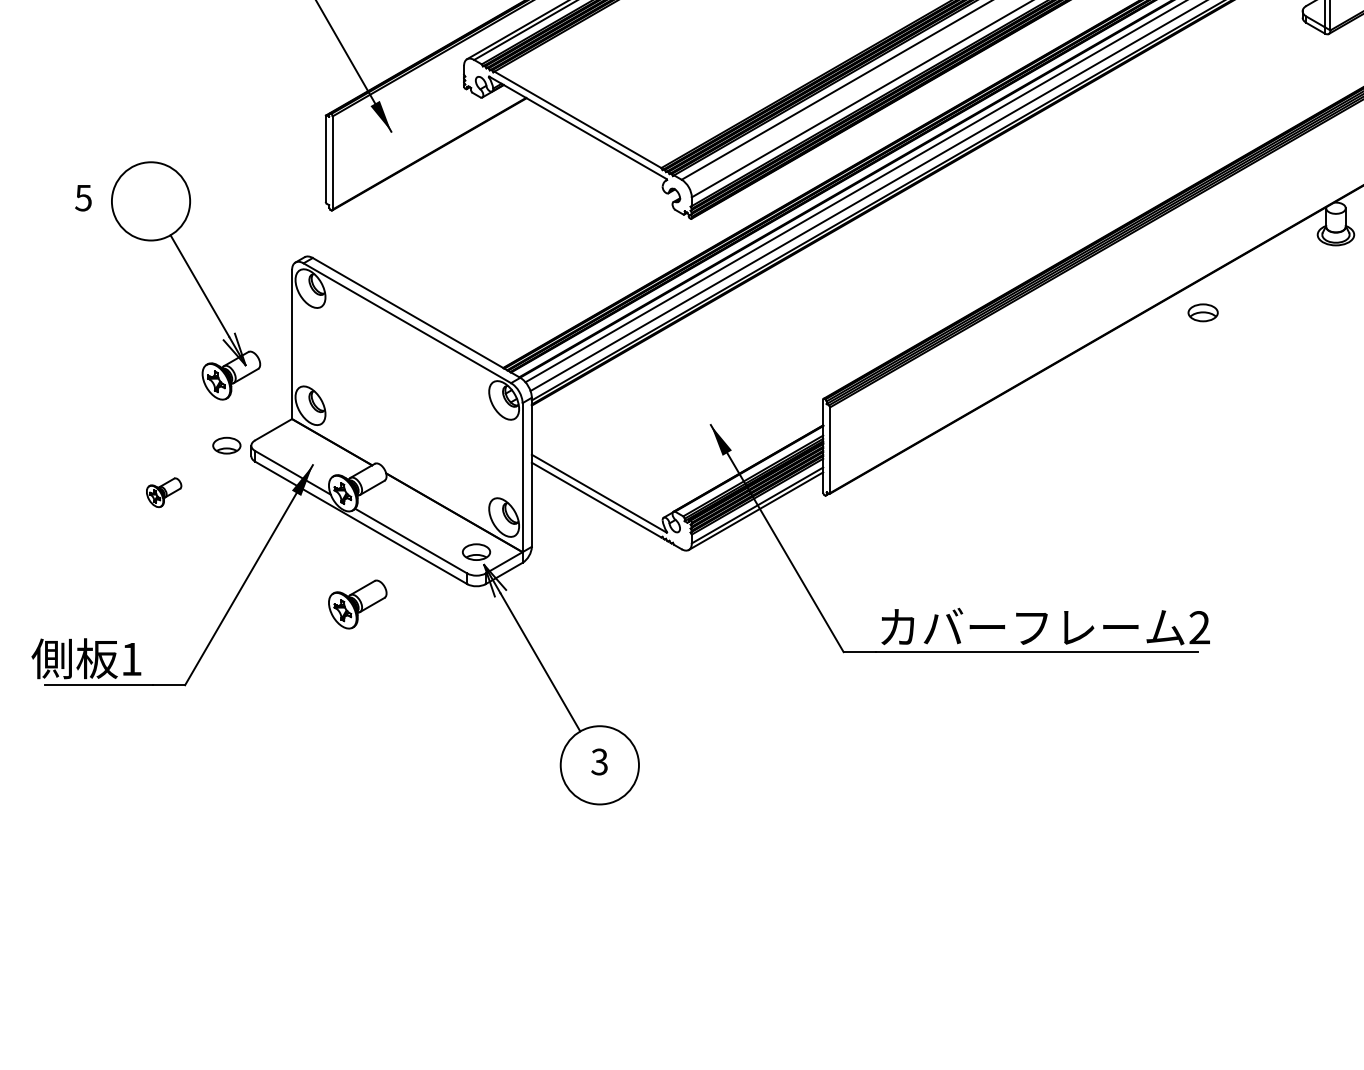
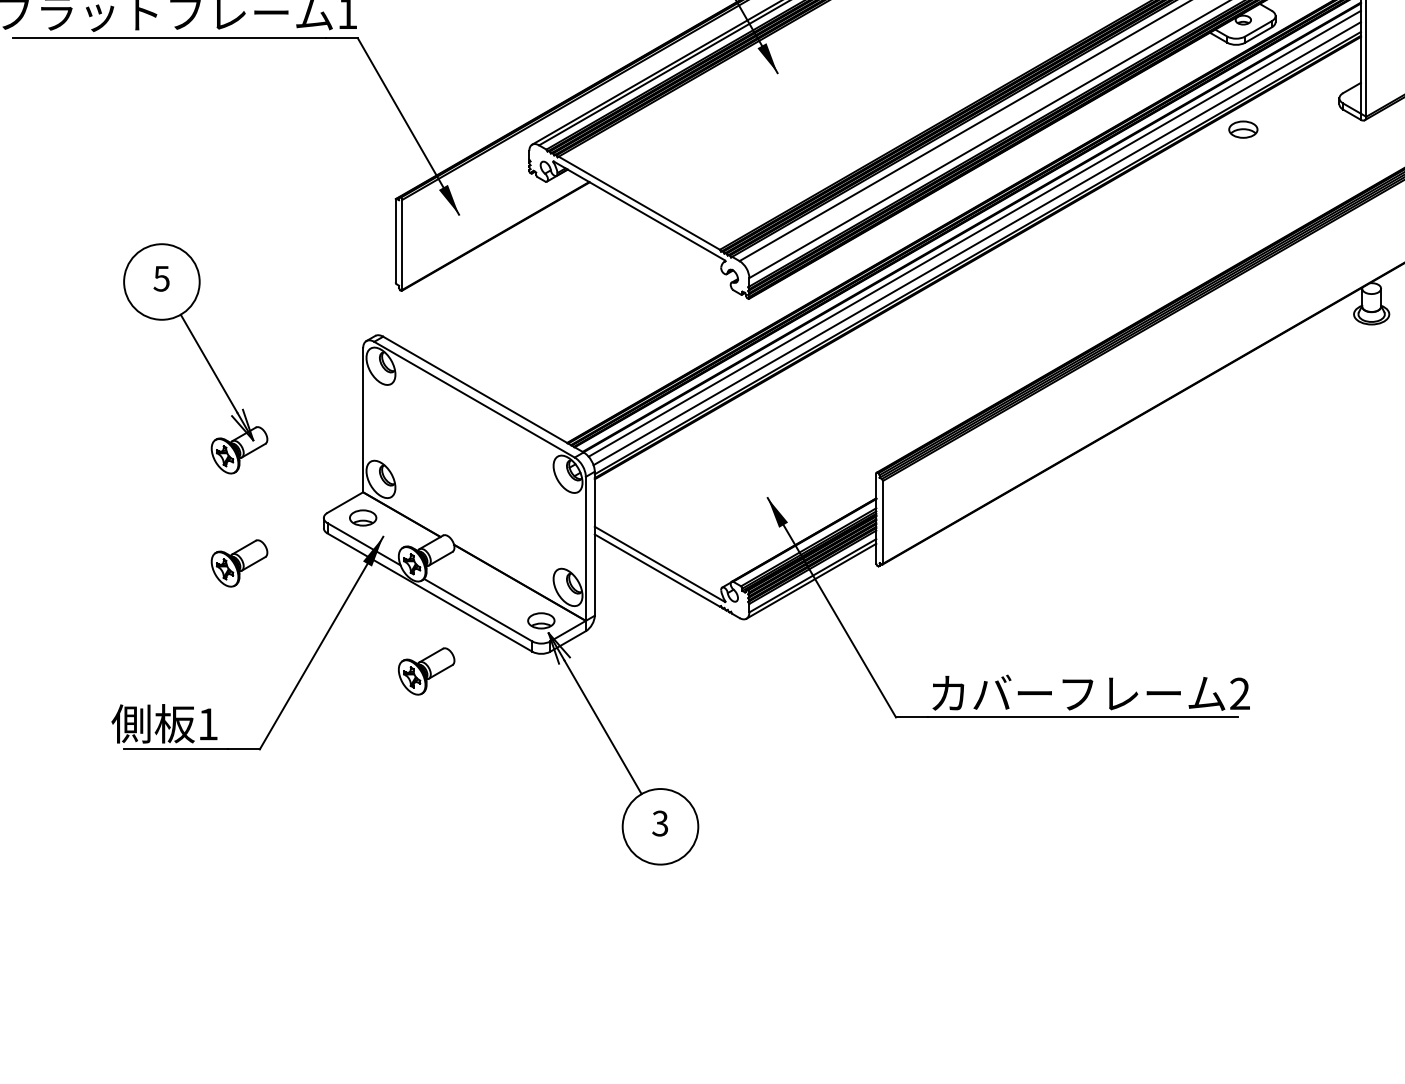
part: (193, 276) -> (202, 354), moved
part: (1203, 312) -> (1243, 129), moved
part: (227, 445) -> (363, 517), moved
part: (164, 492) -> (239, 563), size x1.67

